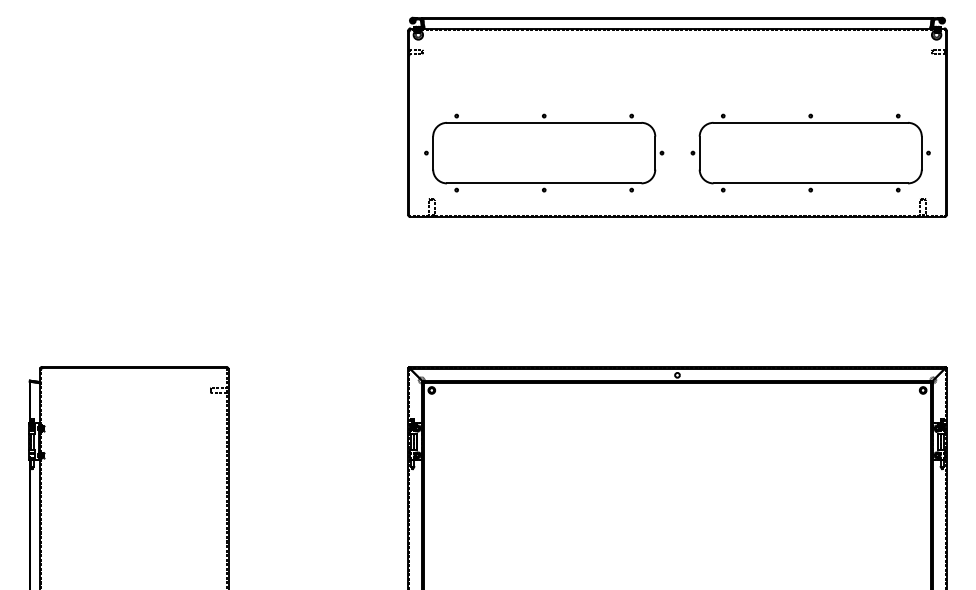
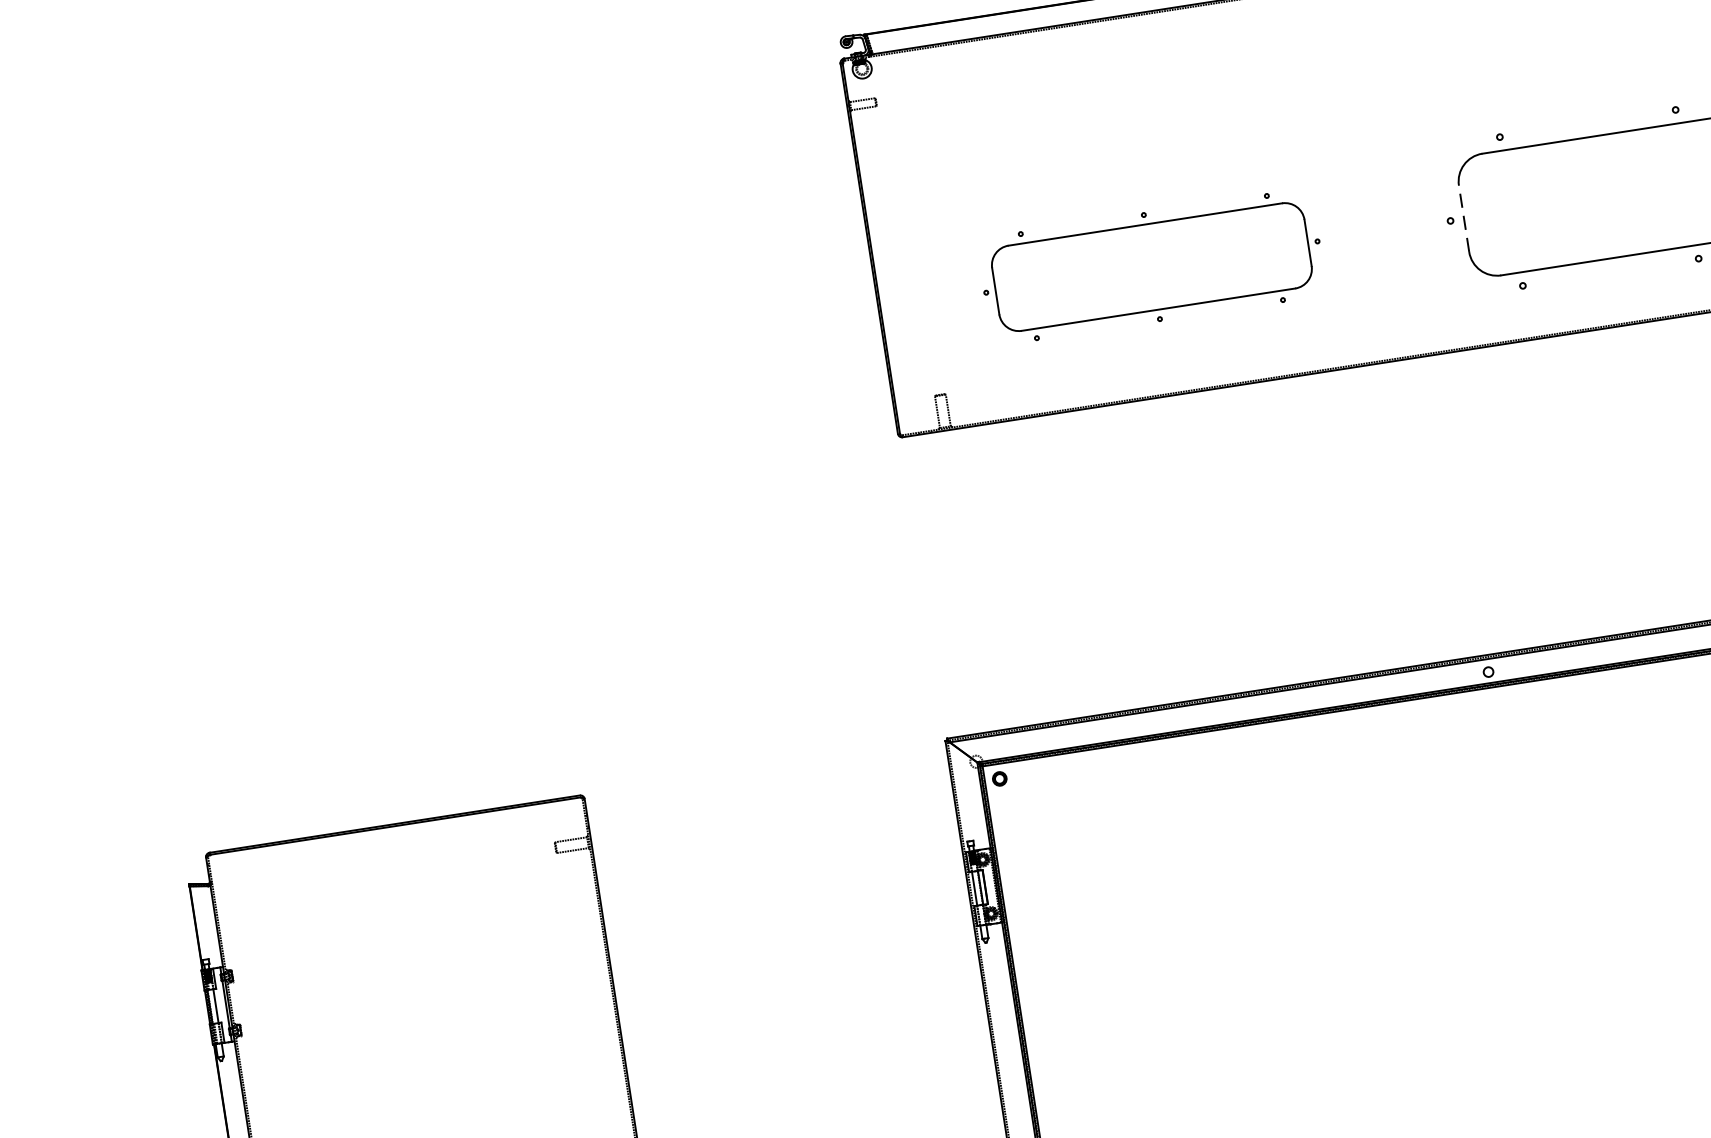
part: (544, 152) -> (1152, 265), size x0.7
line: (699, 152) -> (1463, 217), solid -> dashed

